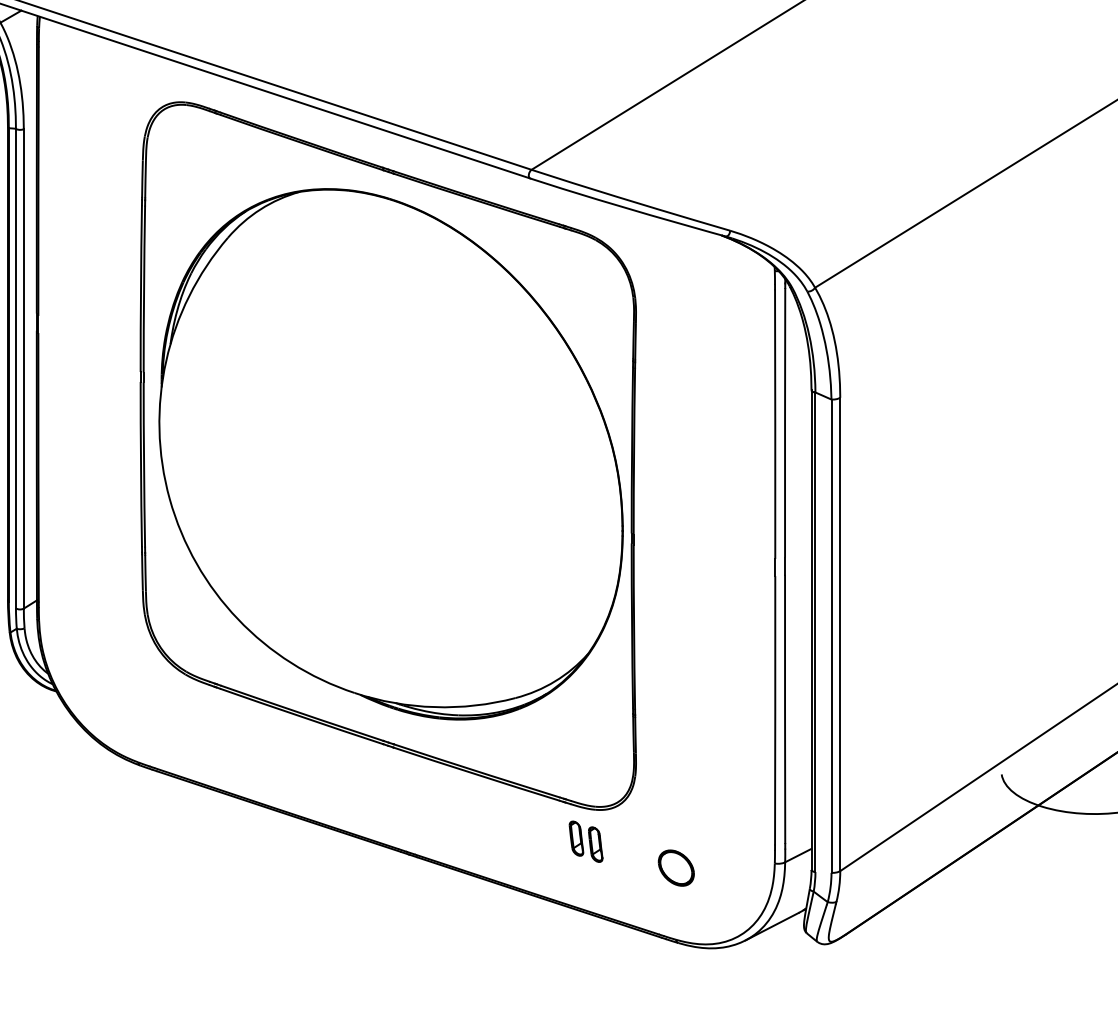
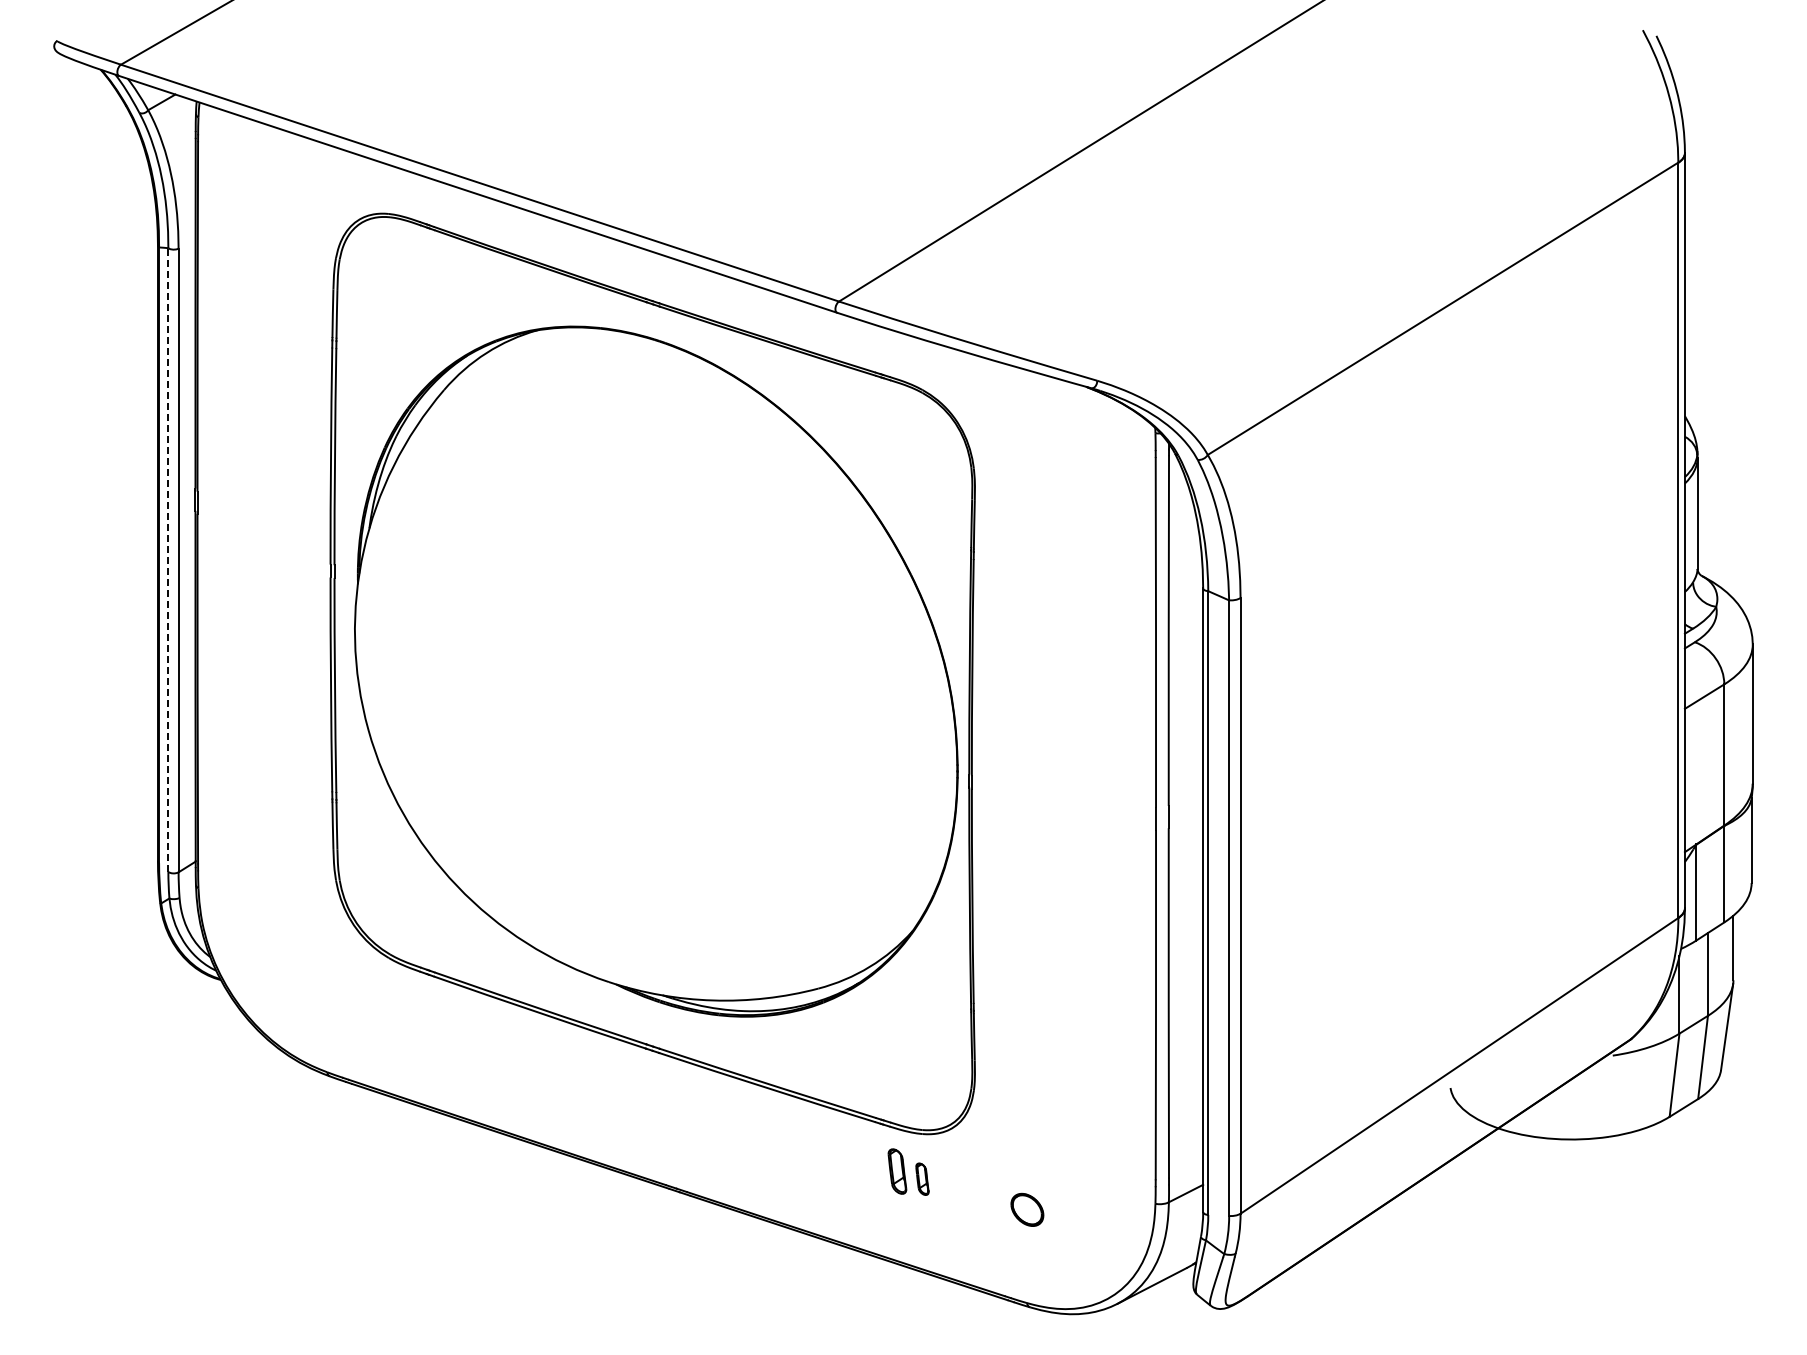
line: (16, 368) -> (168, 560), solid -> dashed
part: (595, 844) -> (922, 1178), size x0.7
part: (676, 867) -> (1027, 1209), size x0.7

